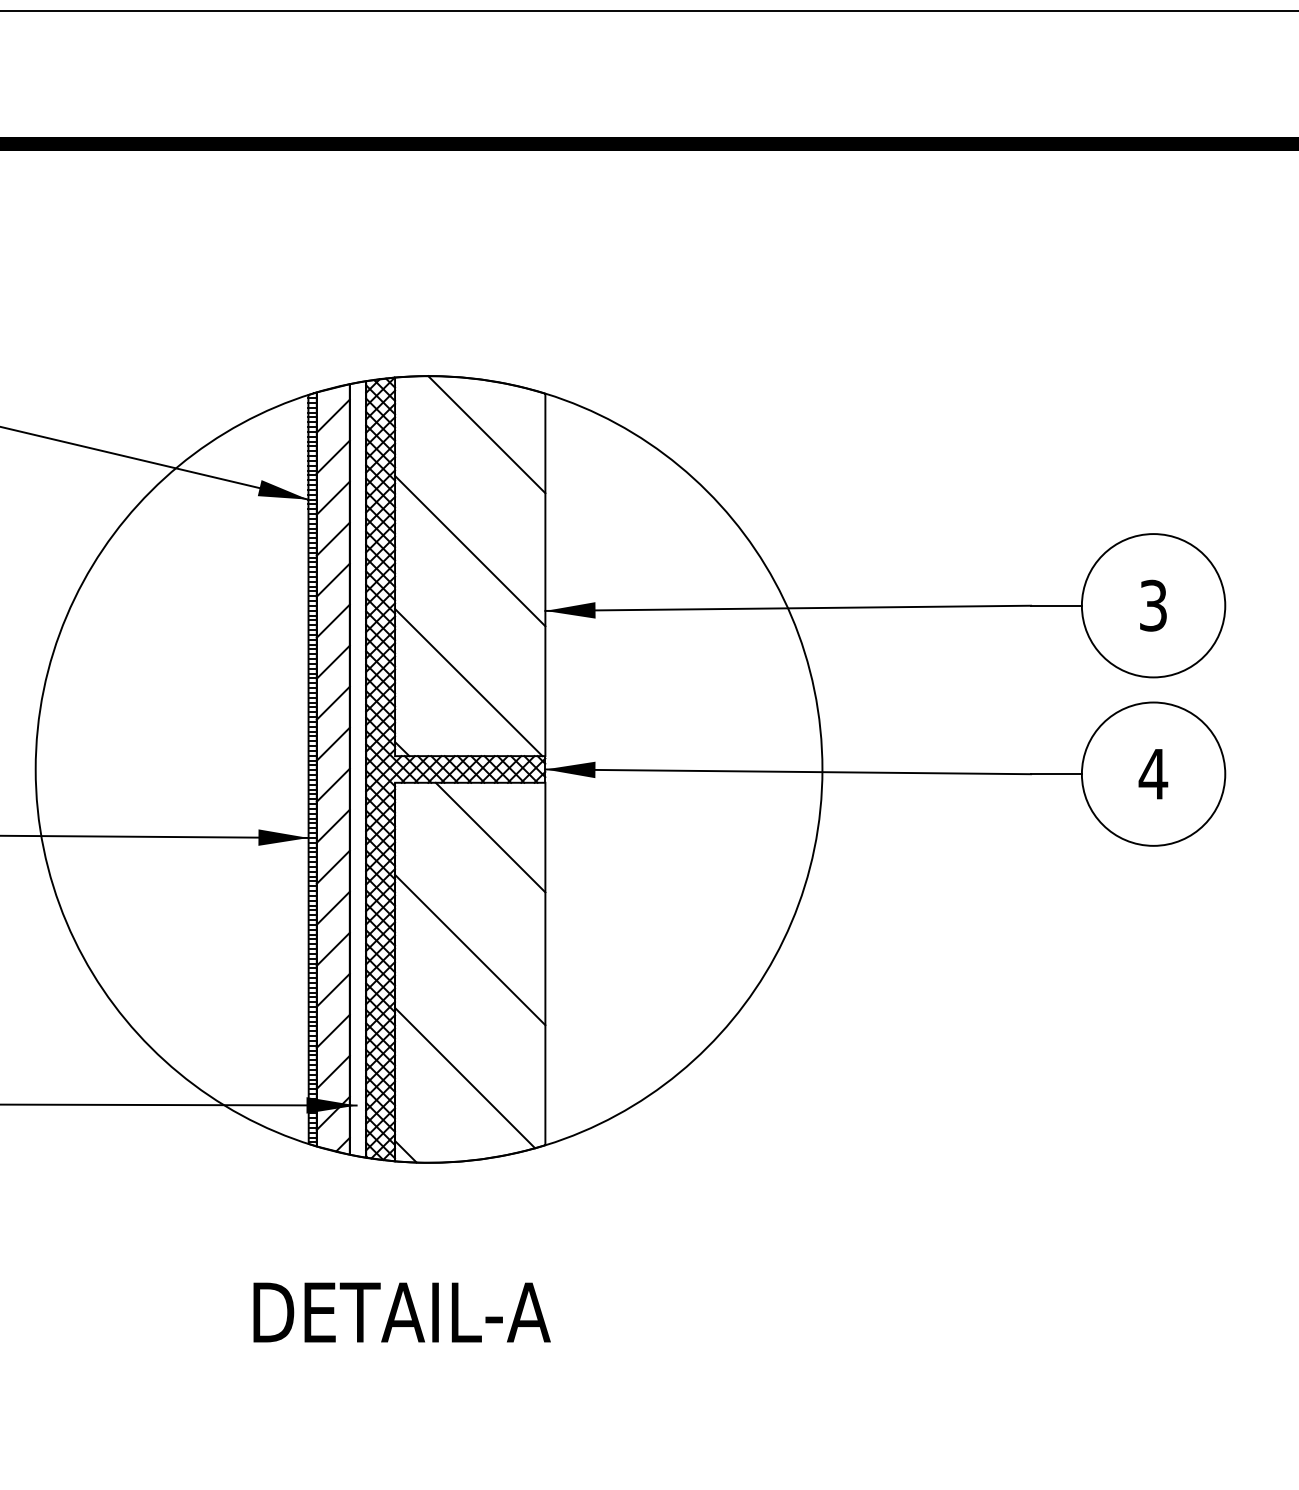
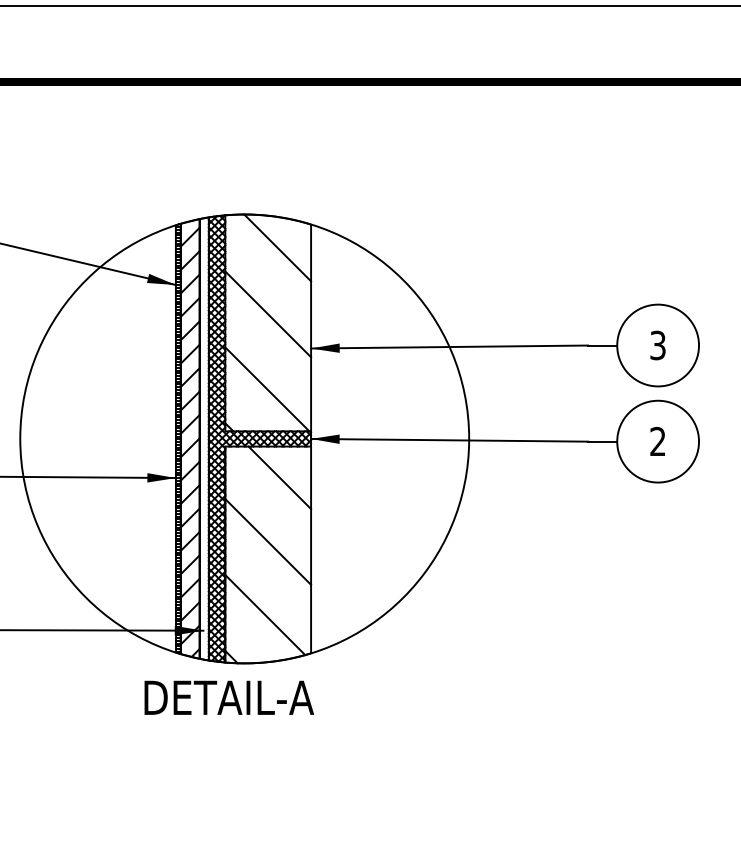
text: (1152, 772) -> (657, 440), 4 -> 2
text: (402, 1311) -> (229, 697), moved

